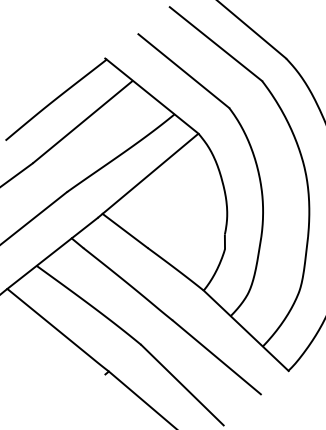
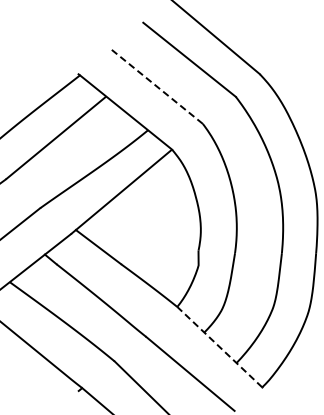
line: (183, 70) -> (157, 86), solid -> dashed
line: (245, 330) -> (219, 346), solid -> dashed

